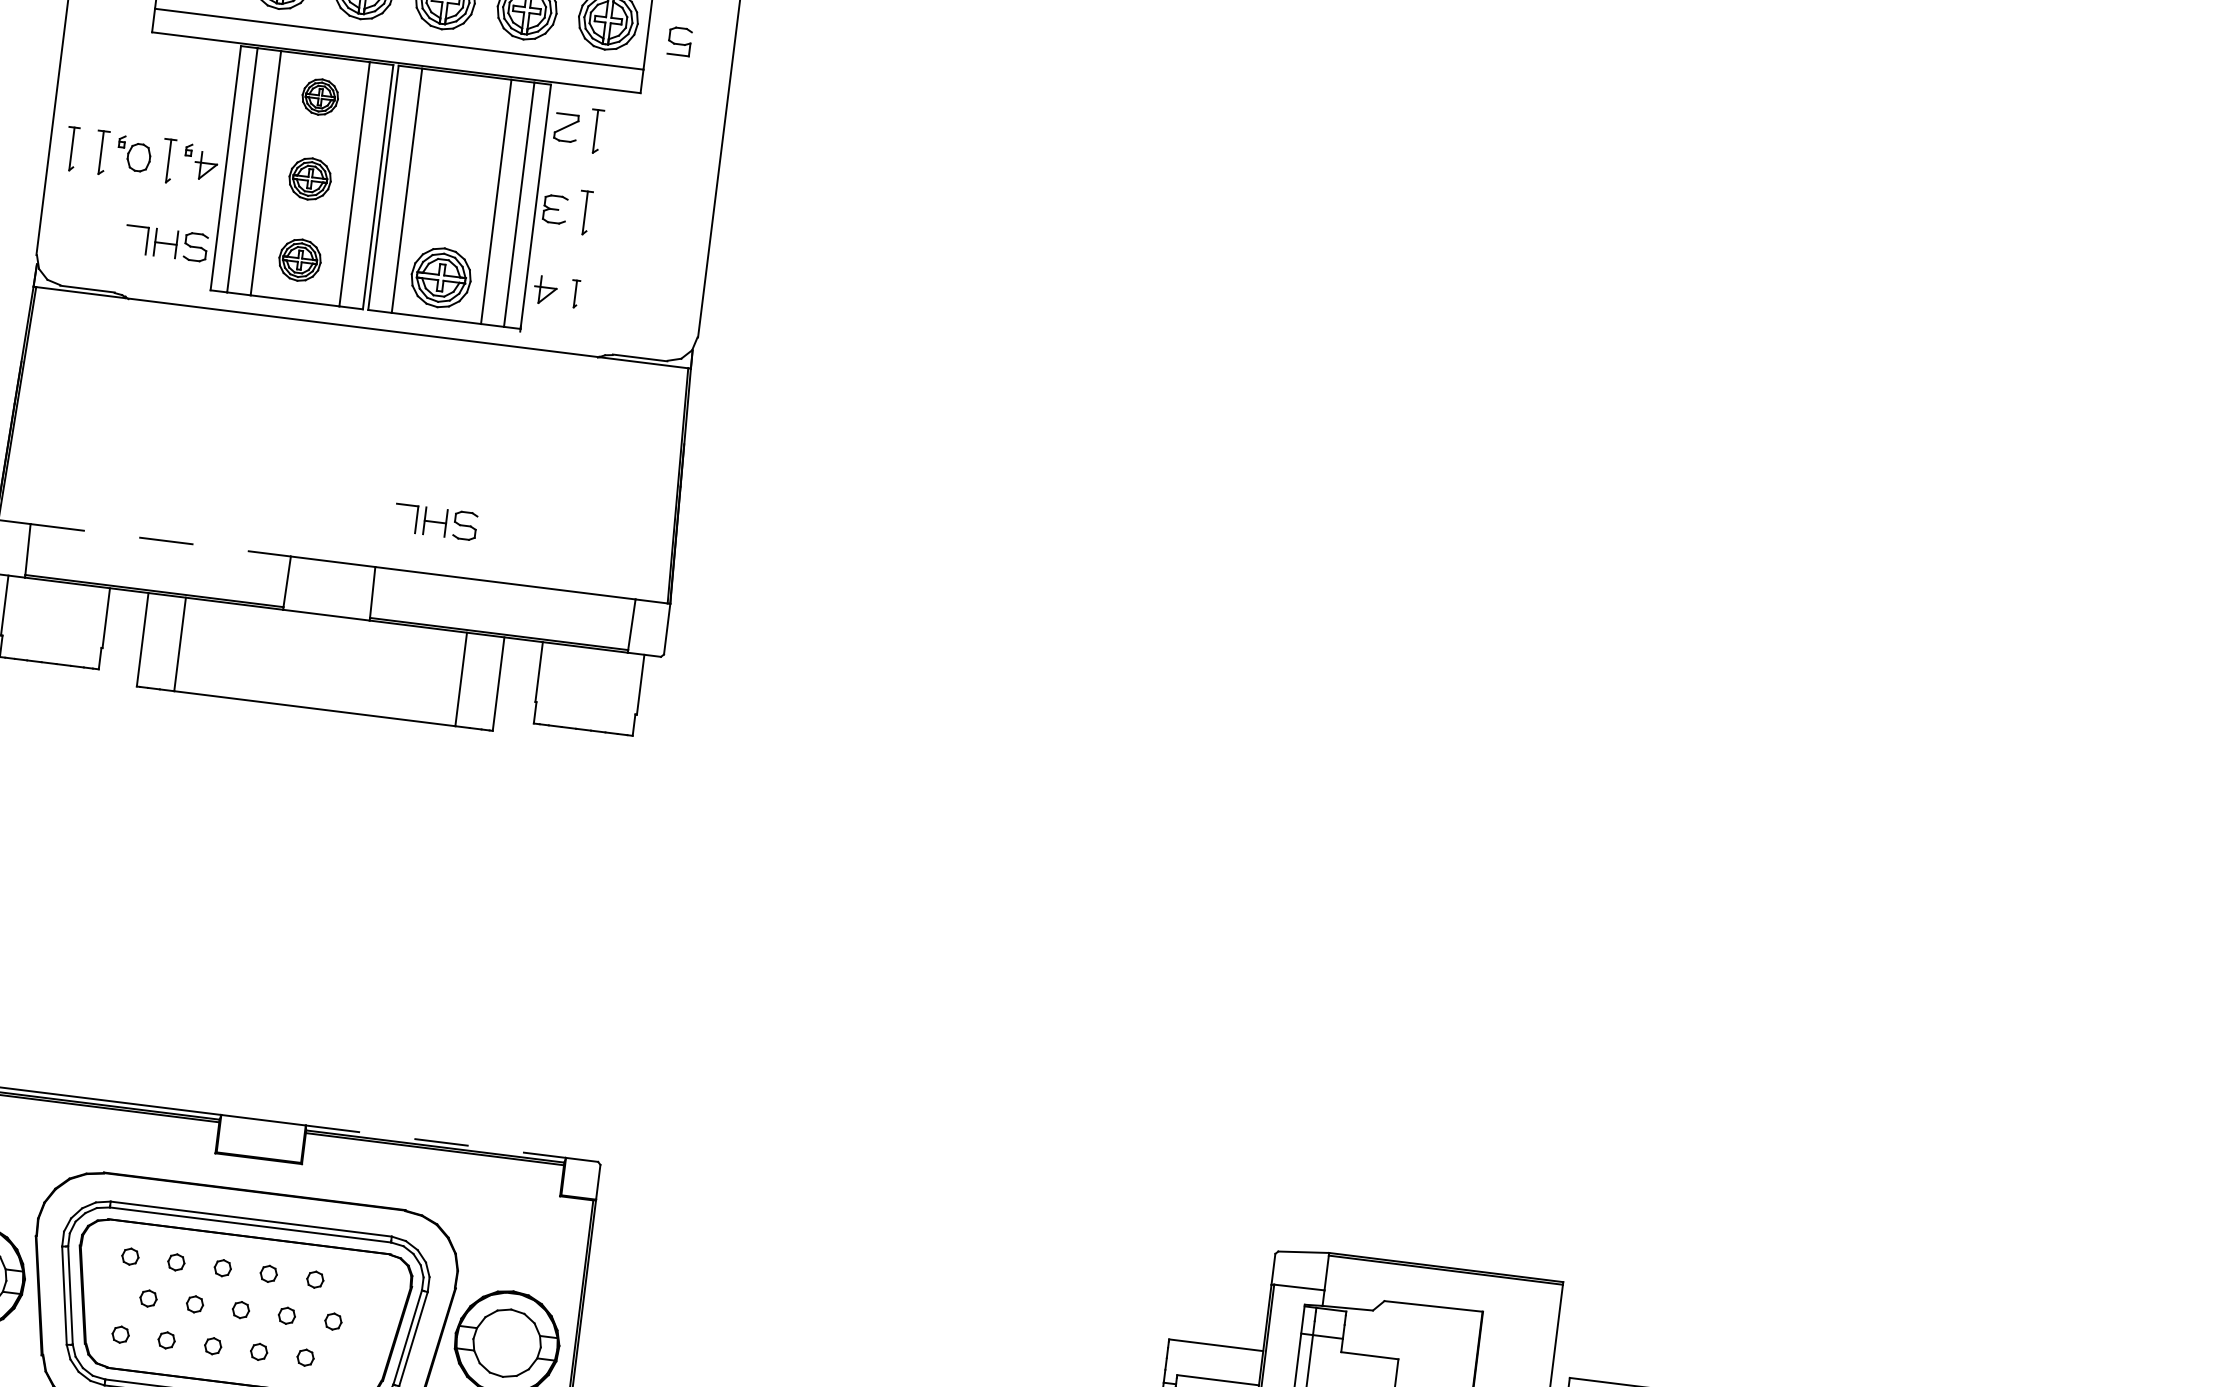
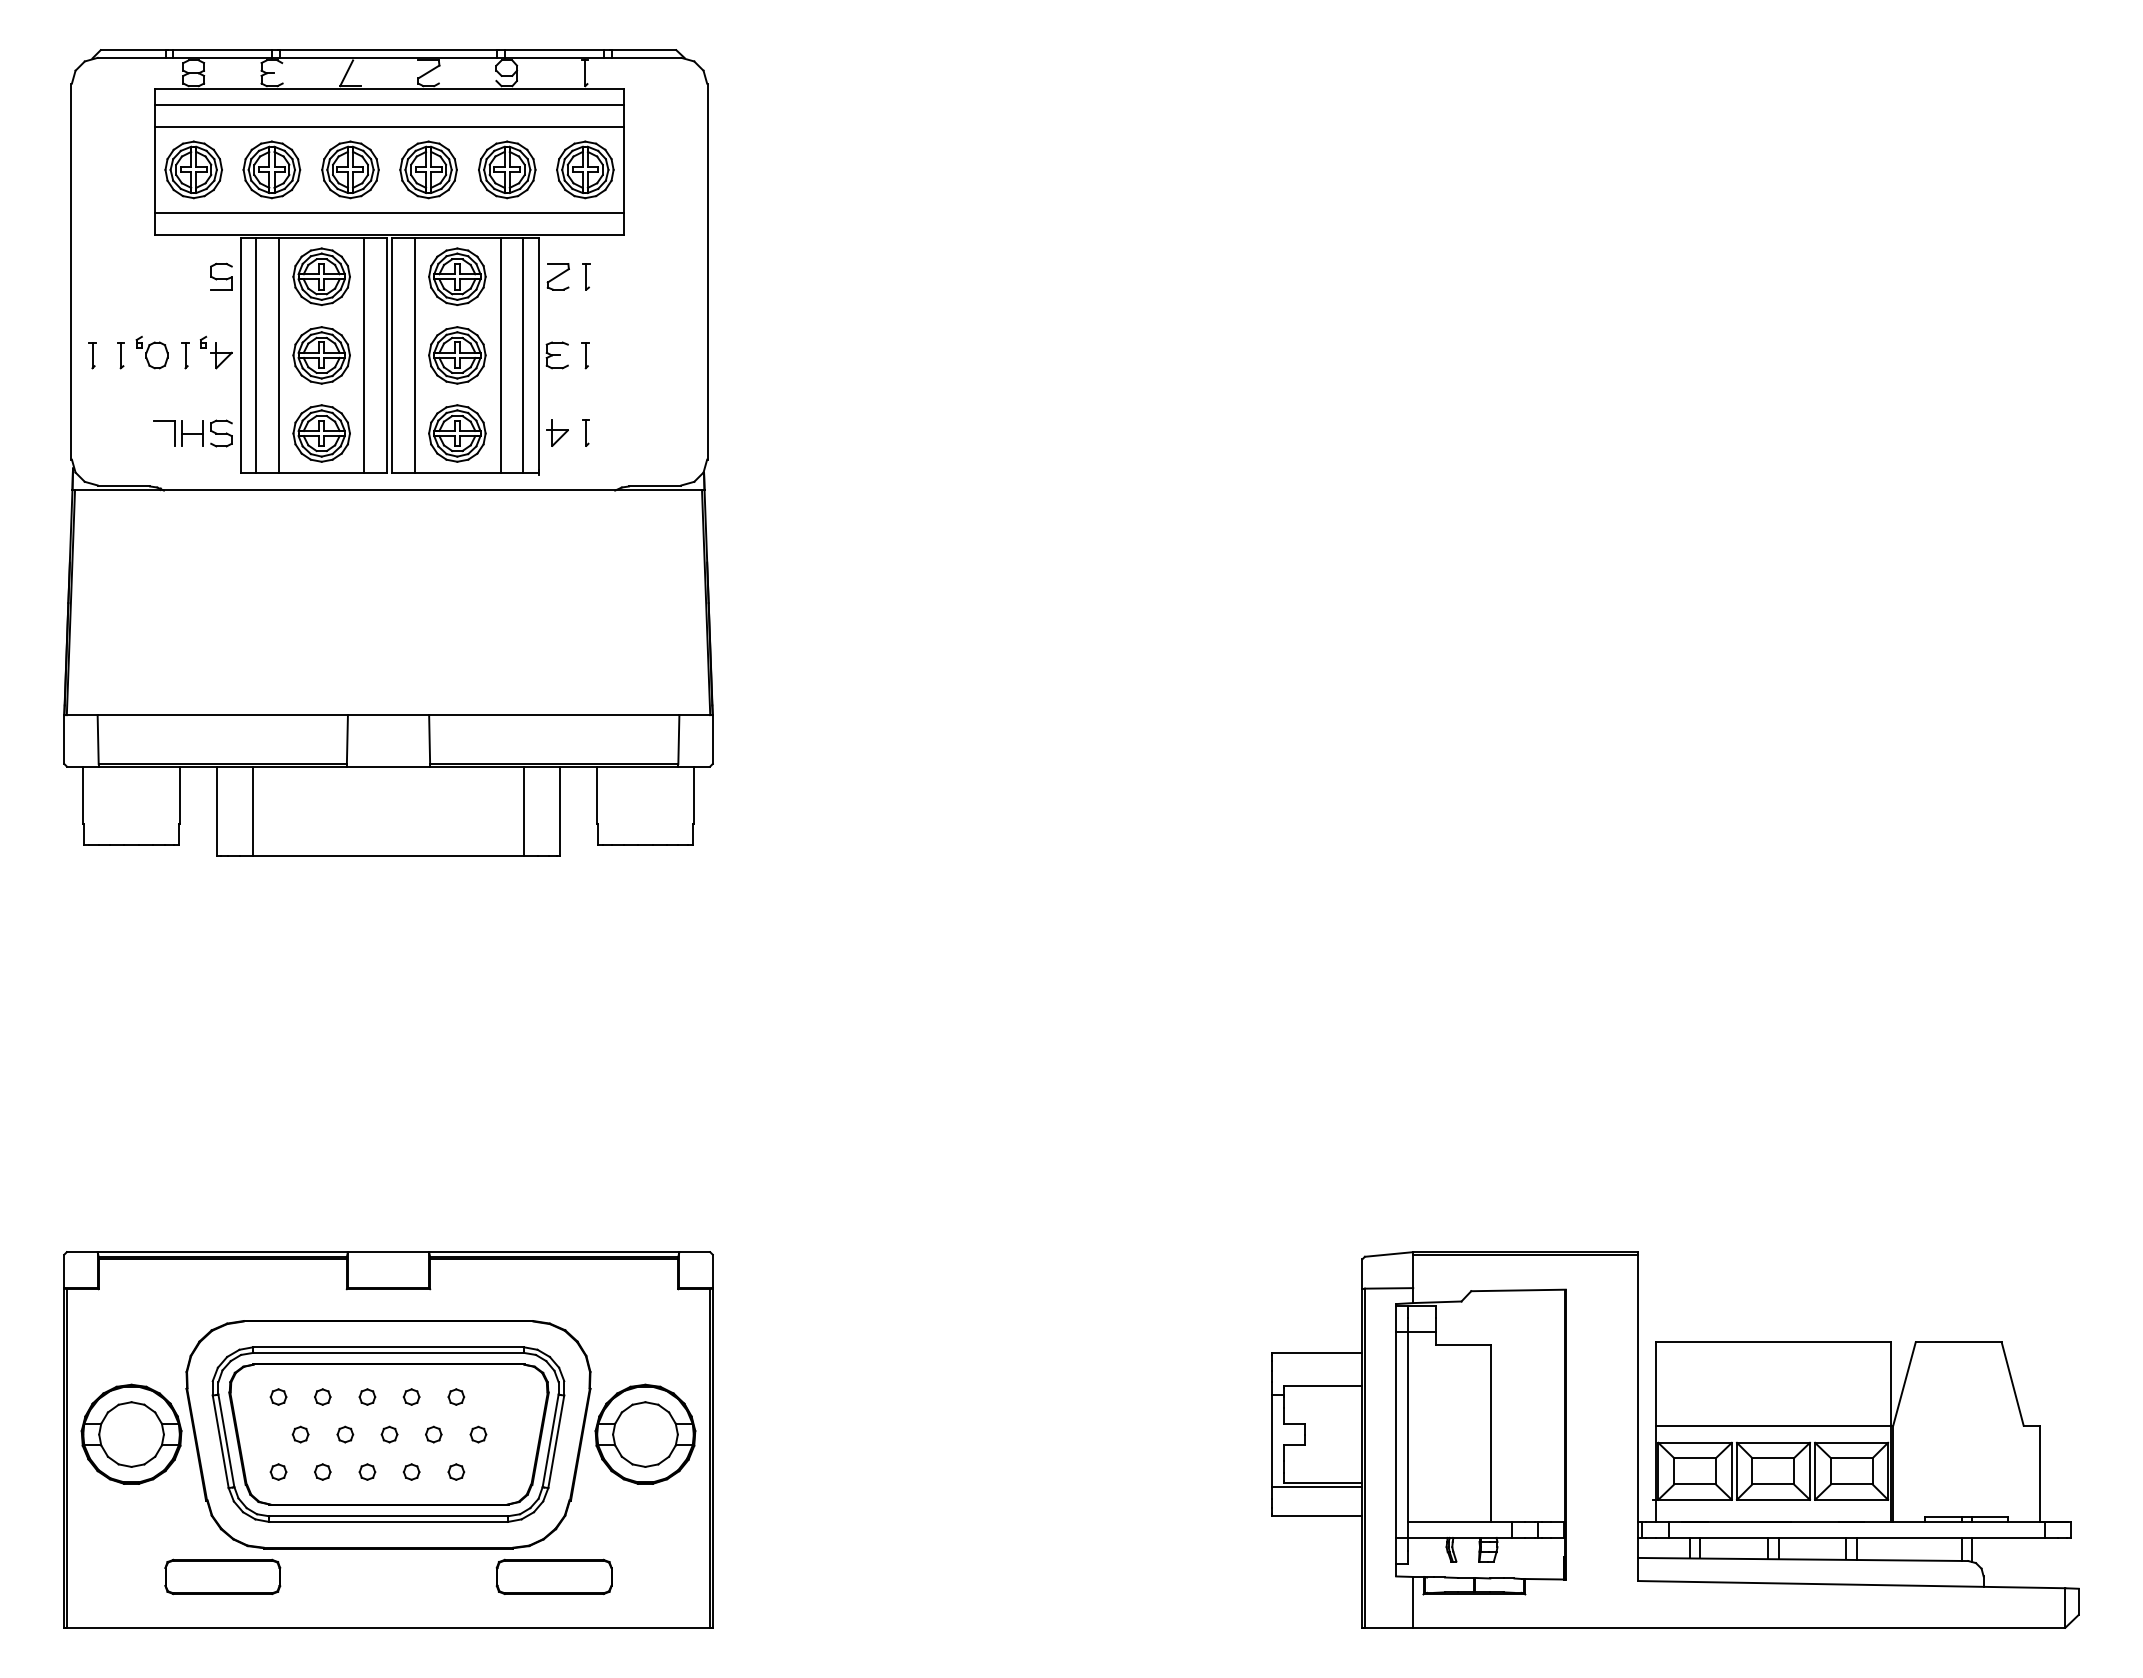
part: (679, 41) -> (221, 276), moved
part: (320, 96) -> (321, 276), size x1.67
part: (461, 114) -> (457, 276), added
part: (595, 131) -> (586, 276), size x0.62
part: (71, 149) -> (92, 355), size x0.62
part: (100, 153) -> (120, 355), size x0.62
part: (168, 161) -> (185, 355), size x0.62
part: (309, 179) -> (321, 355), size x1.43
part: (451, 196) -> (457, 355), added
part: (584, 213) -> (585, 355), size x0.62
part: (299, 260) -> (321, 433), size x1.43
part: (435, 522) -> (480, 665), removed
line: (161, 540) -> (223, 715), dashed -> solid
line: (436, 1142) -> (554, 1252), dashed -> solid

